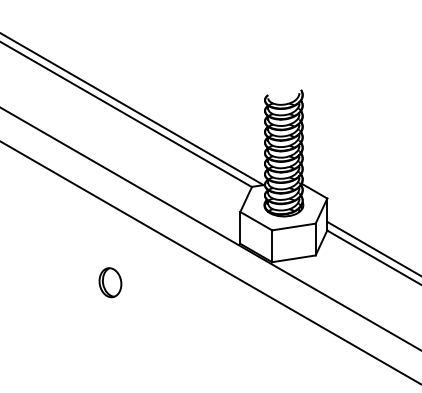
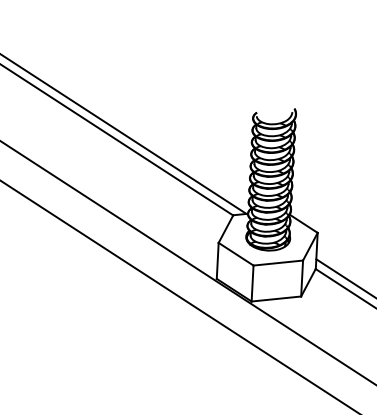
part: (110, 282) -> (67, 314), removed

